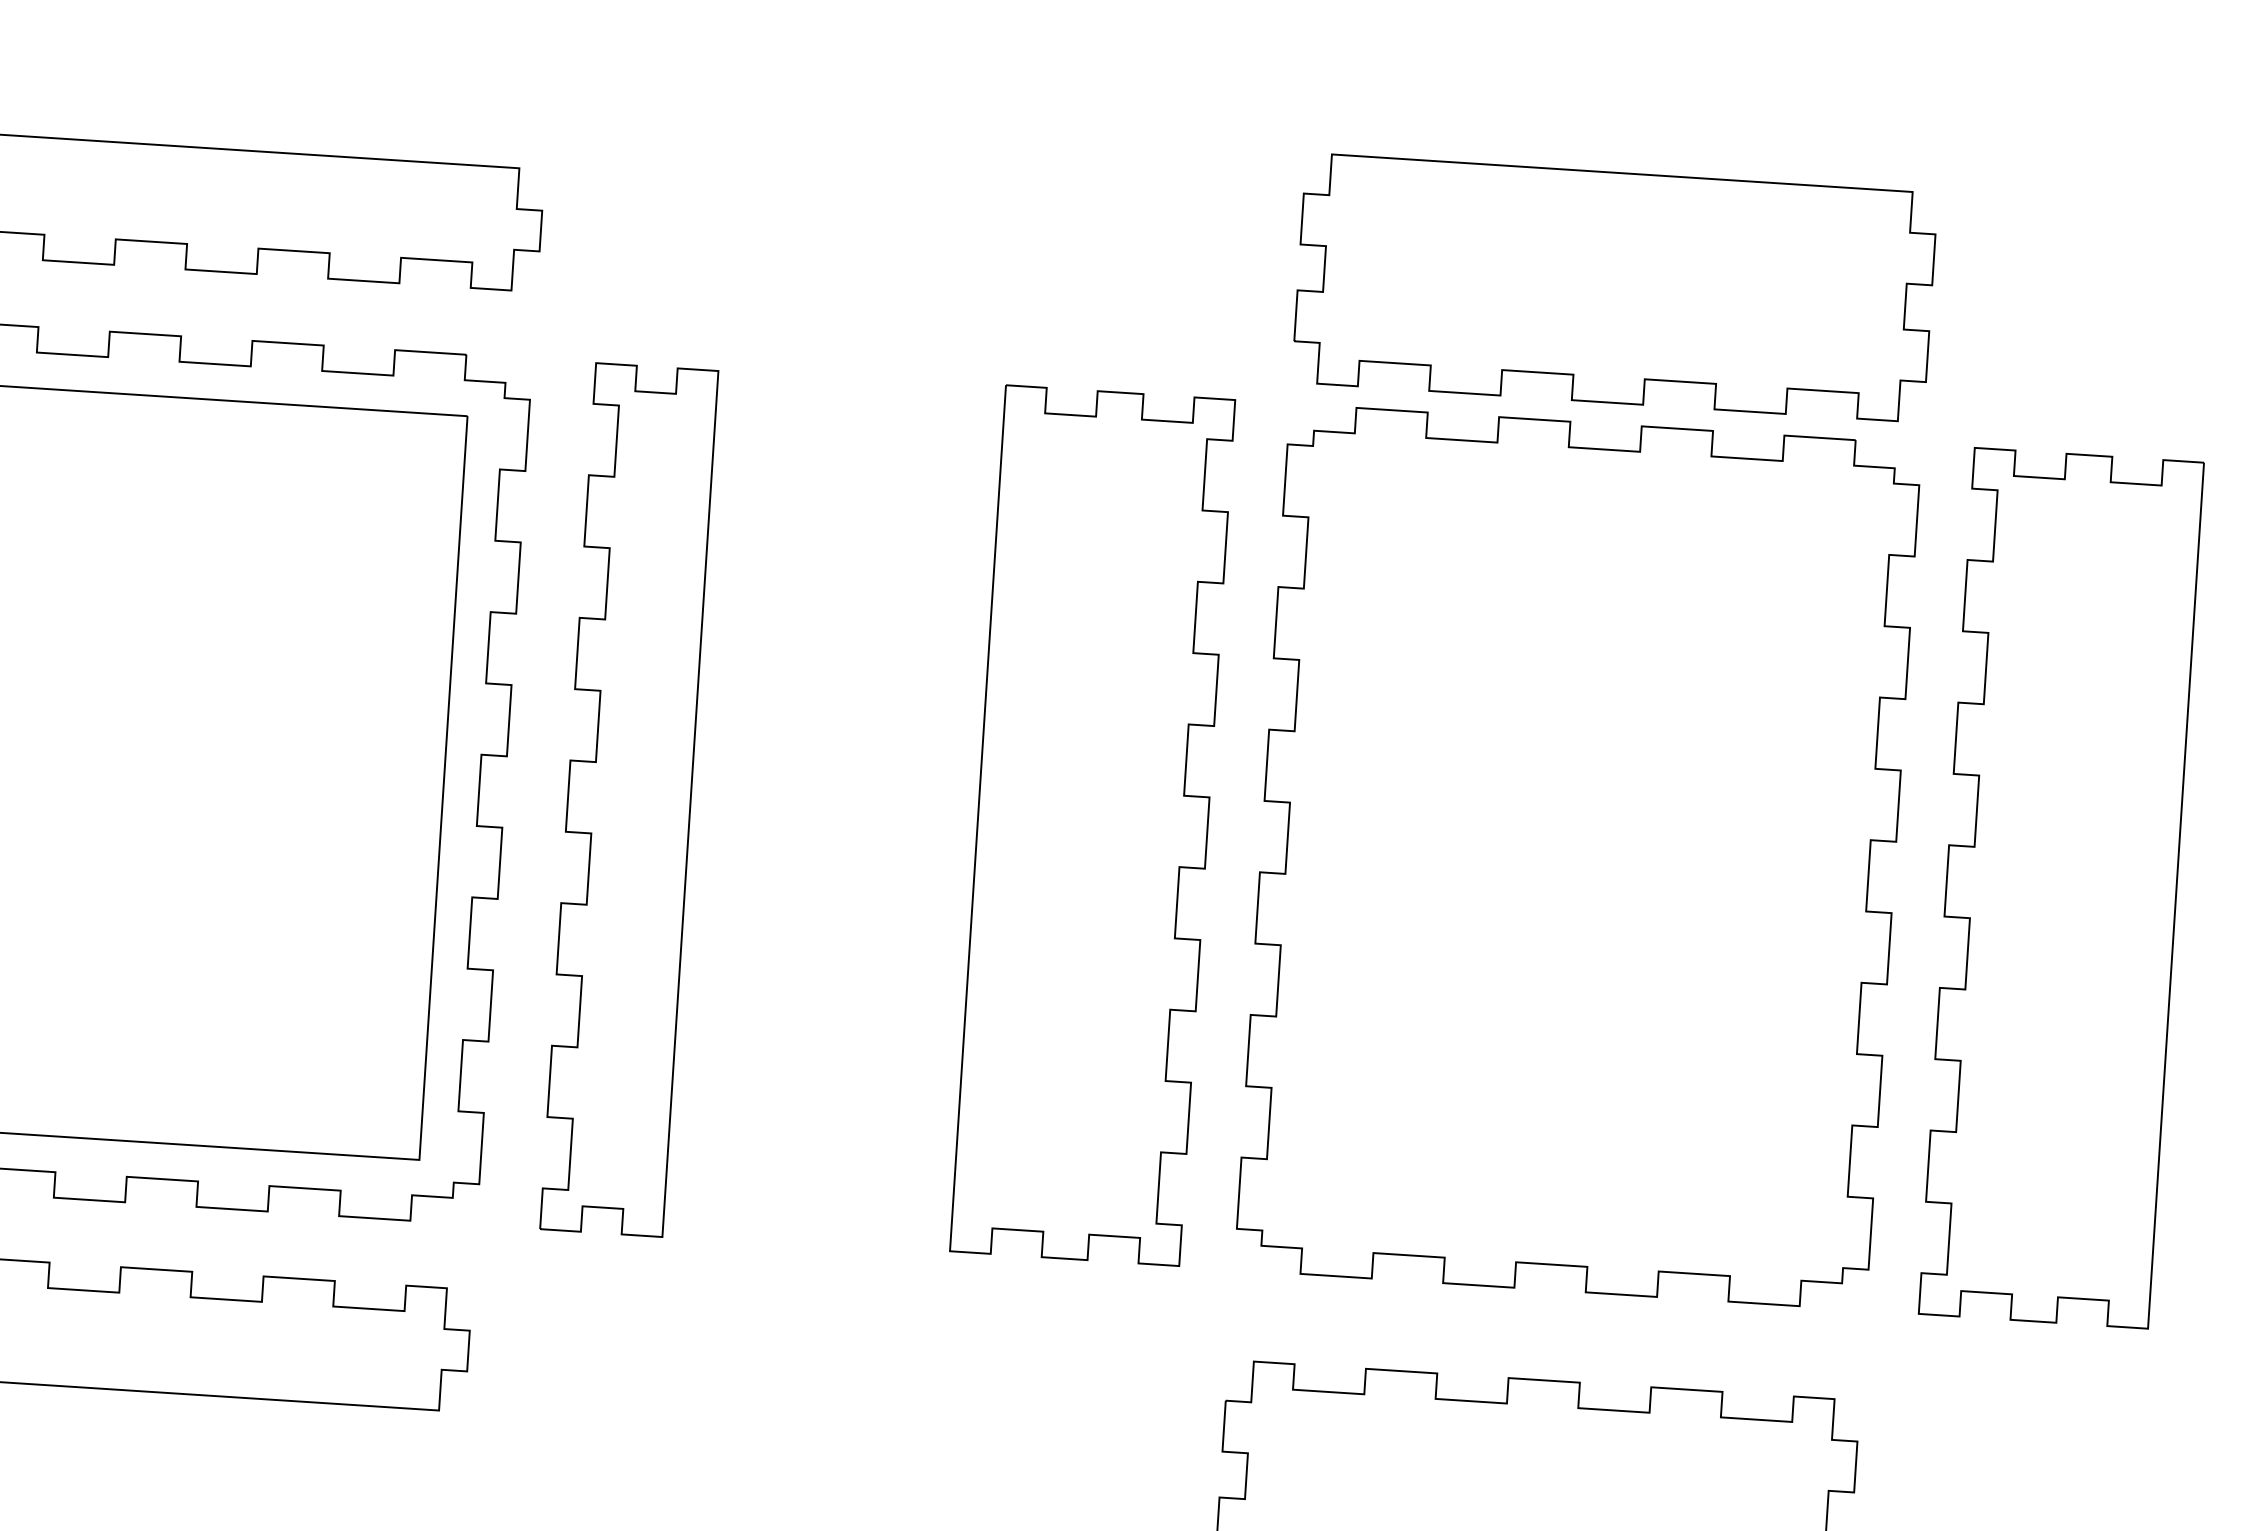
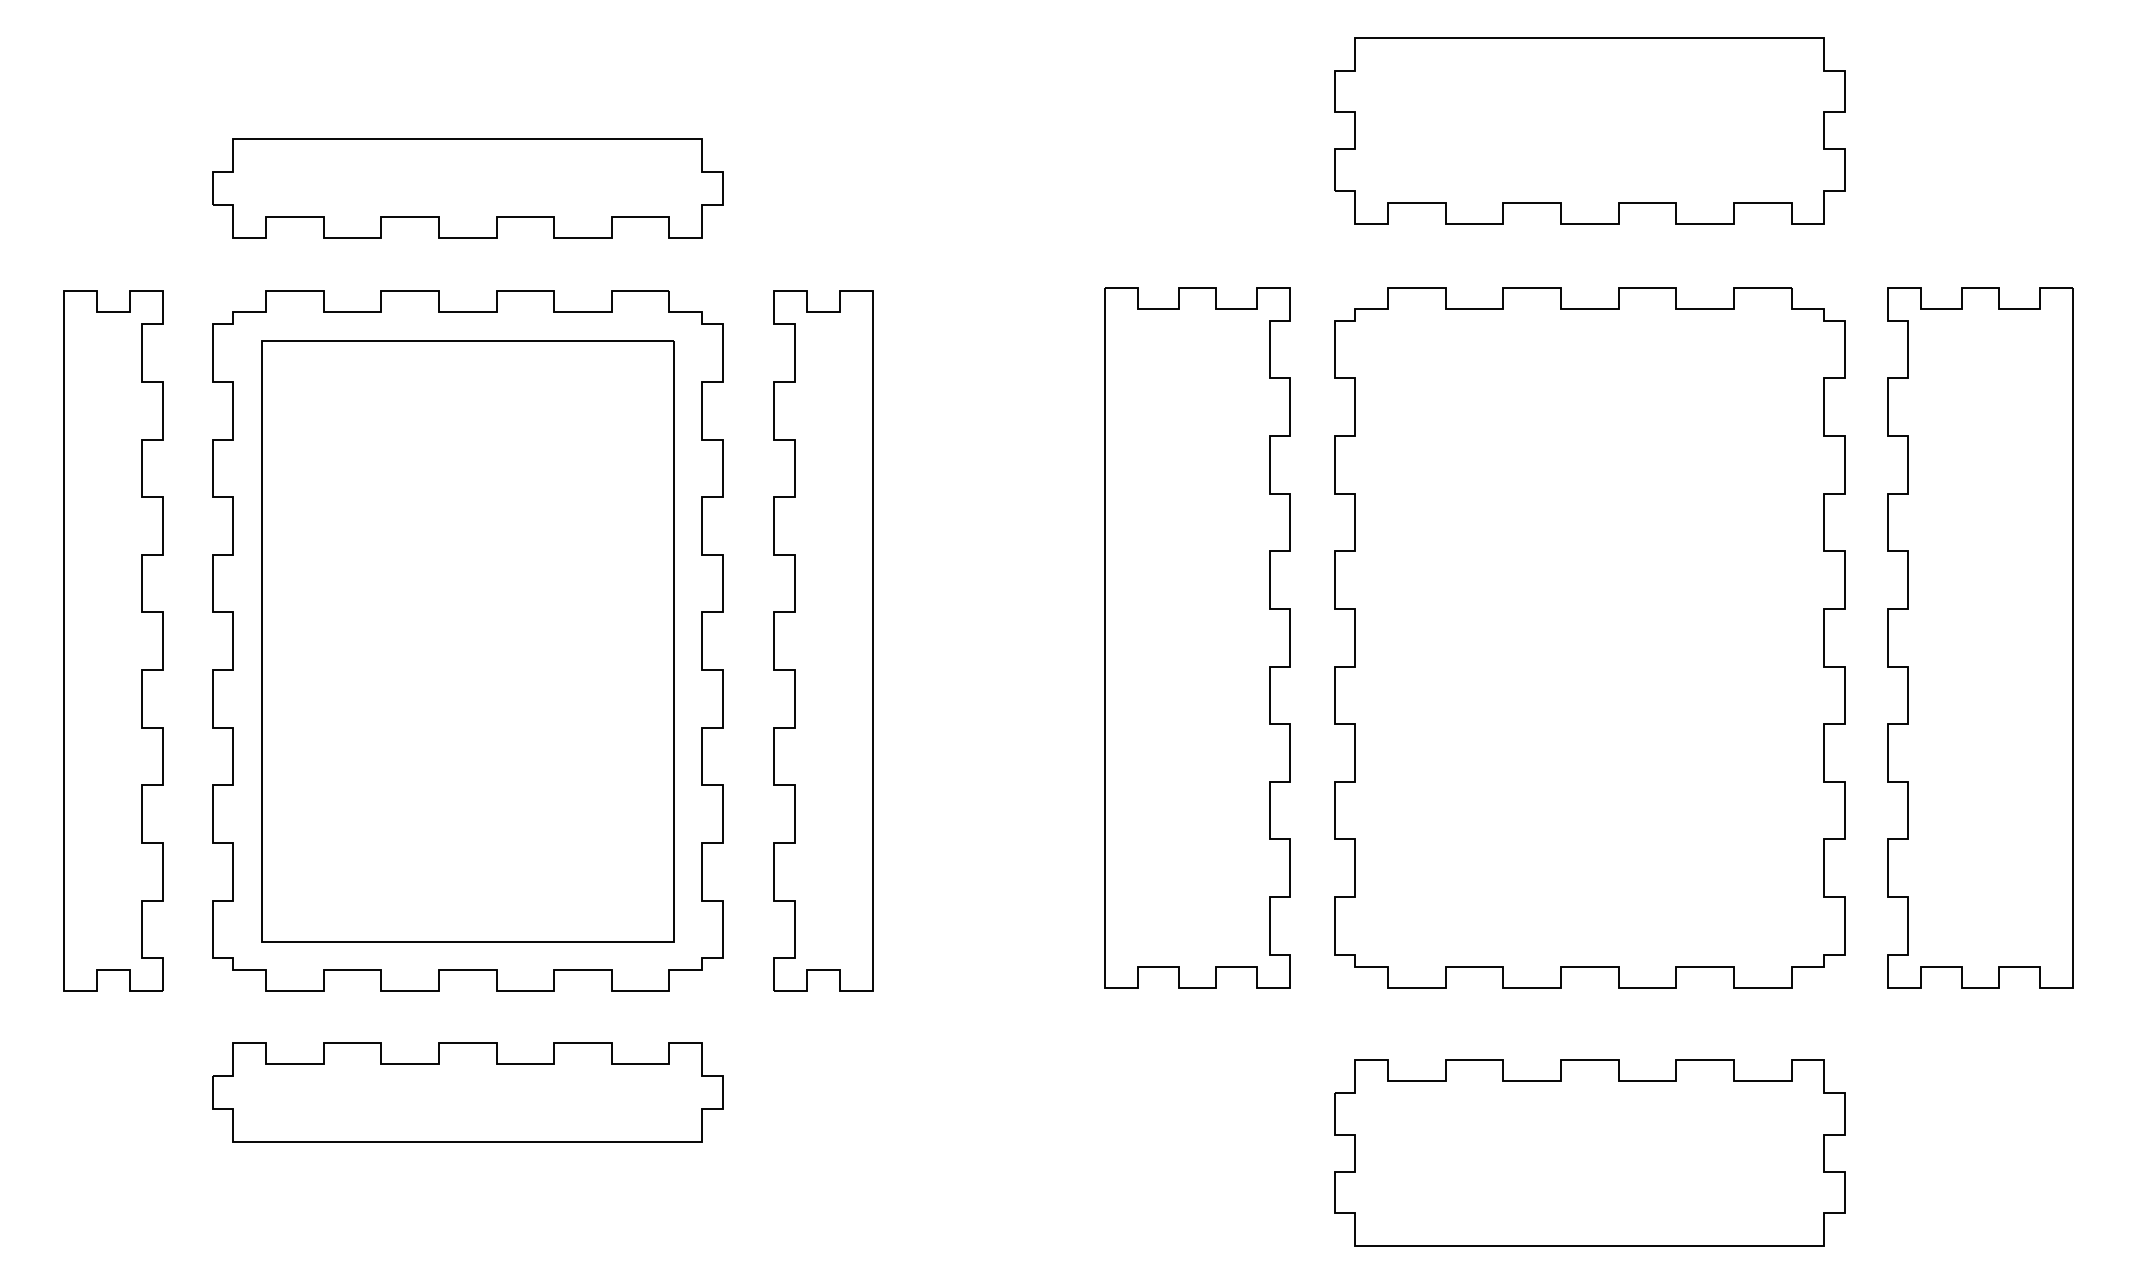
part: (1614, 287) -> (1589, 130), moved

